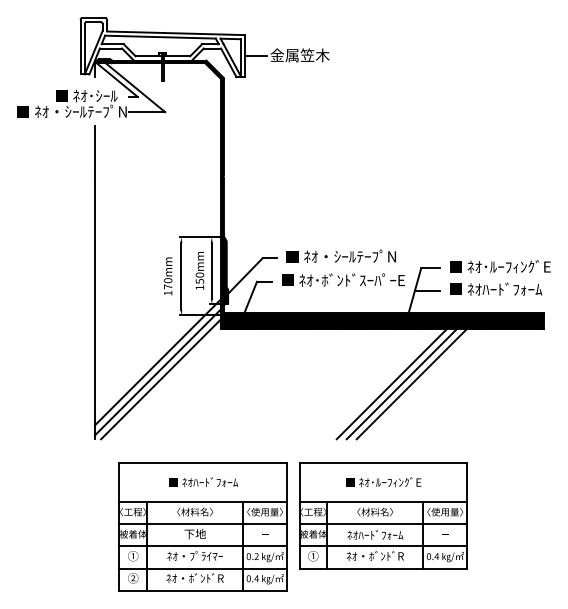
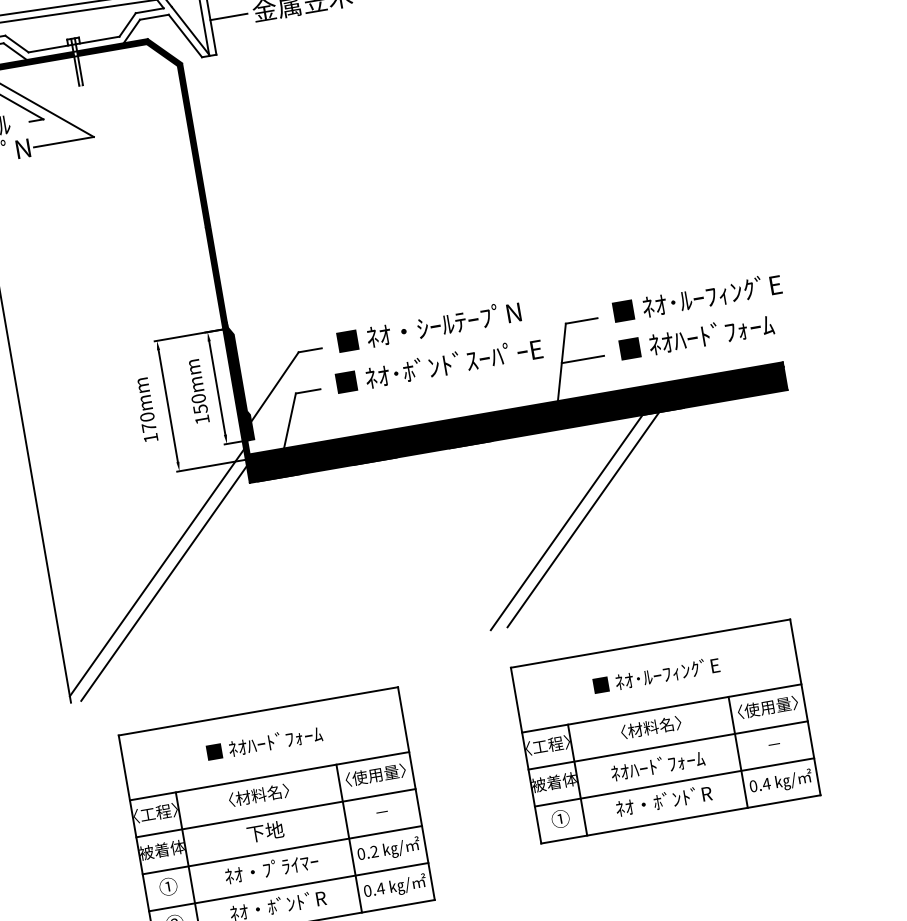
line: (157, 362) -> (153, 556), removed
line: (391, 384) -> (549, 525), removed
part: (383, 515) -> (665, 730), moved

